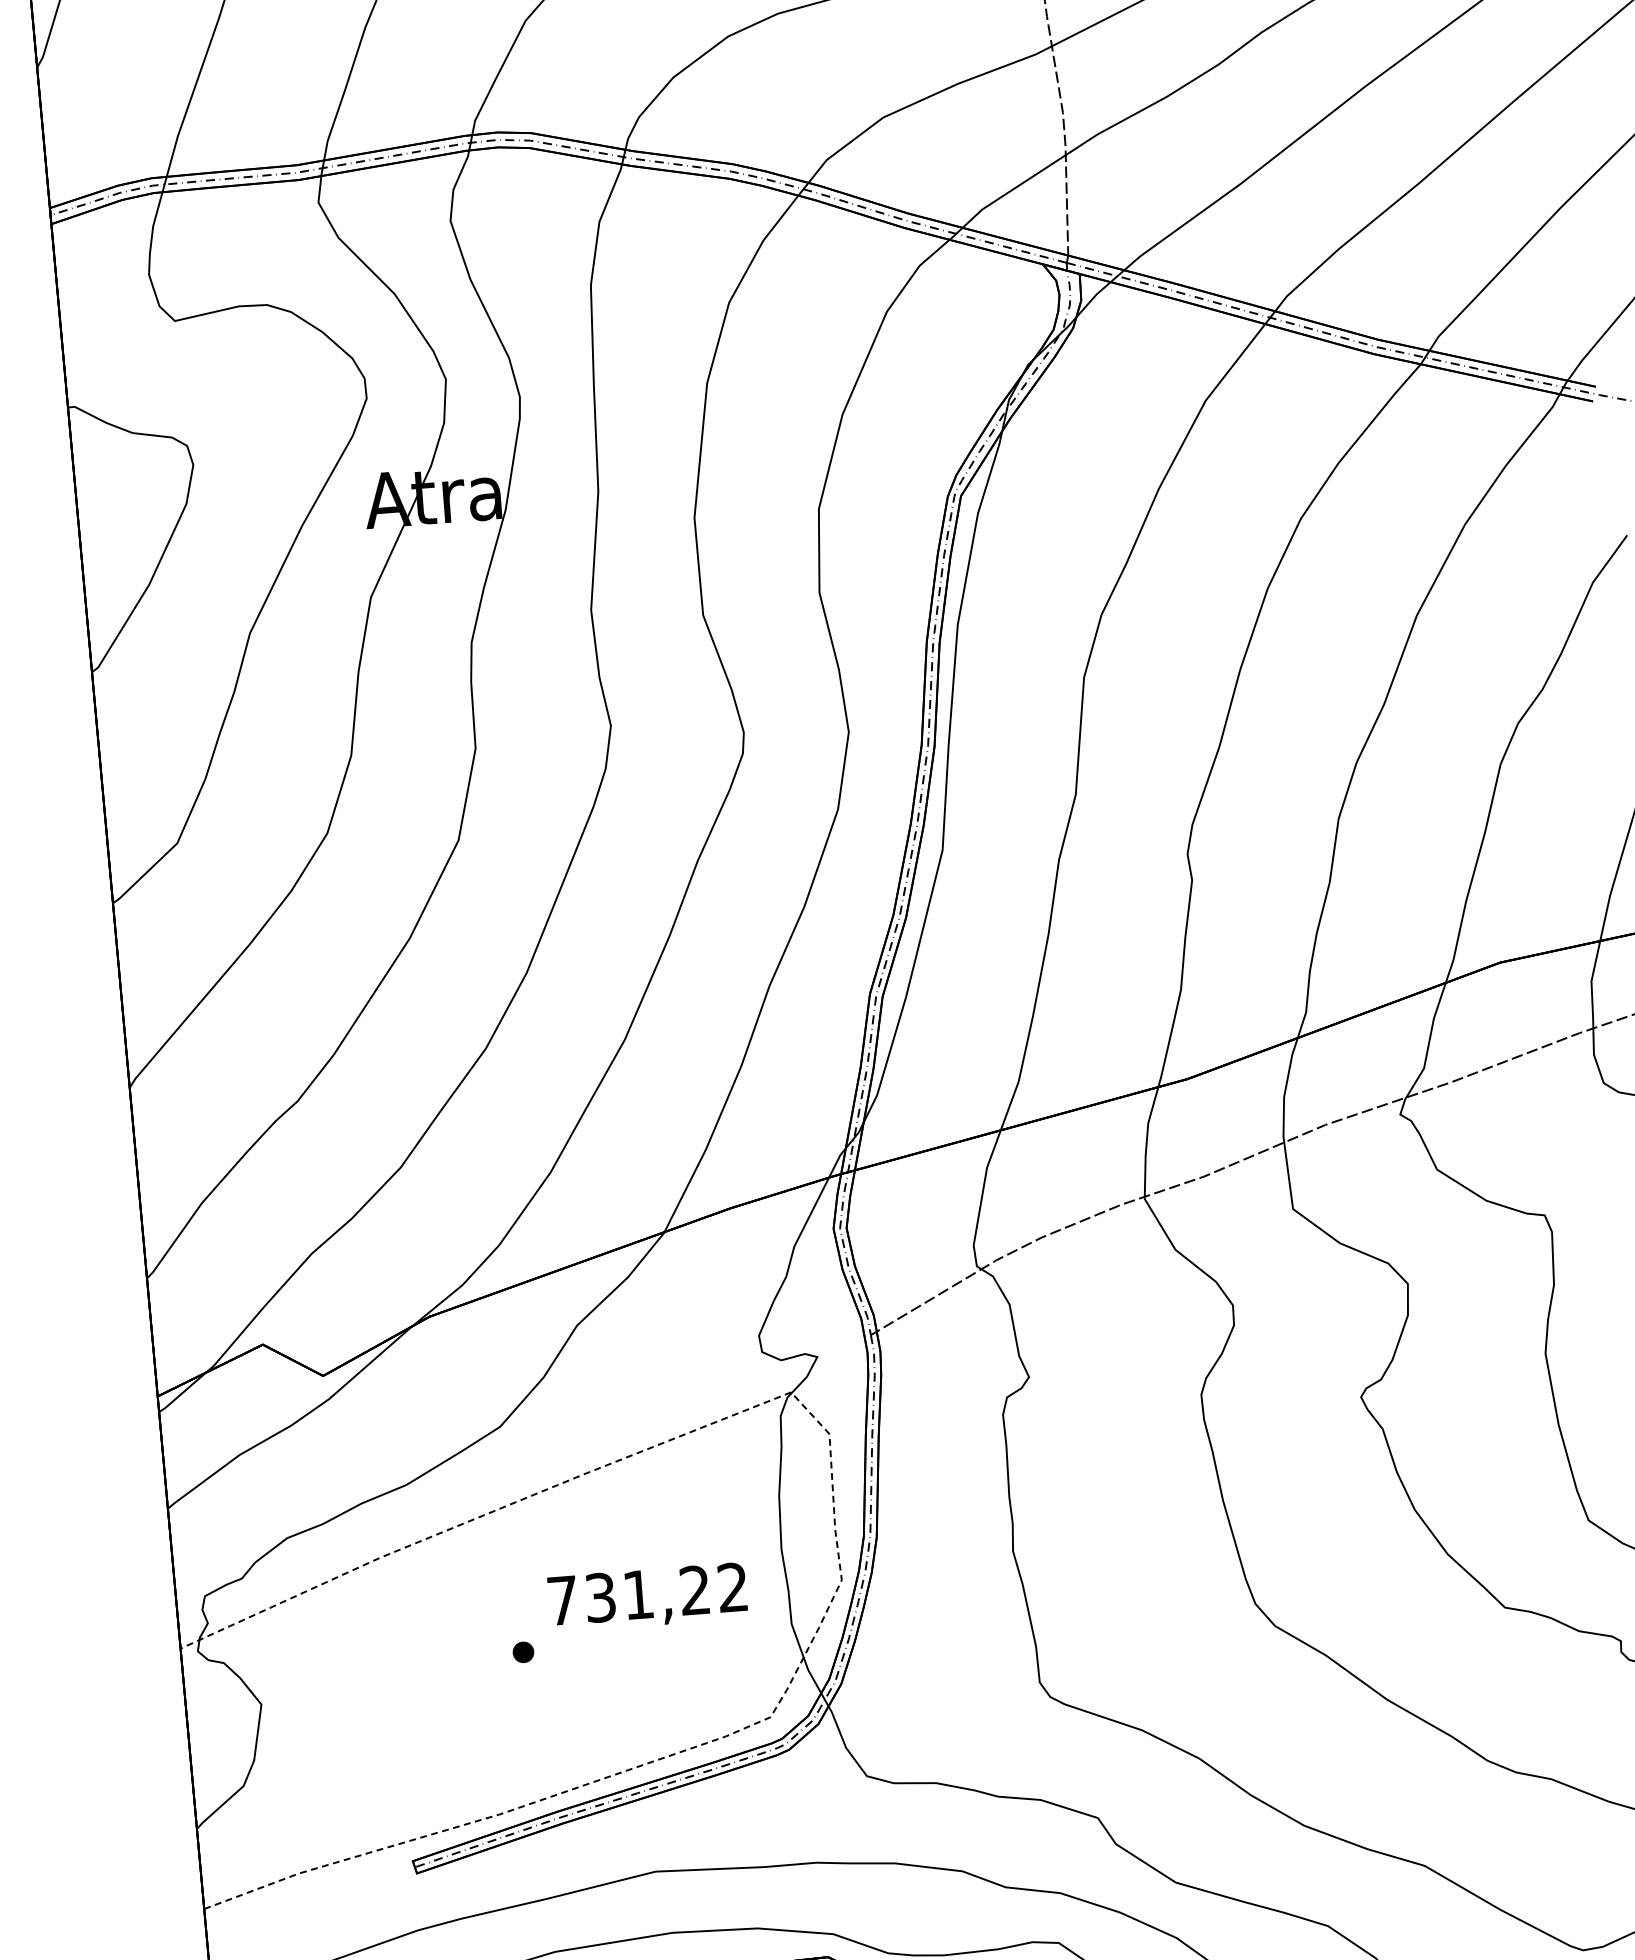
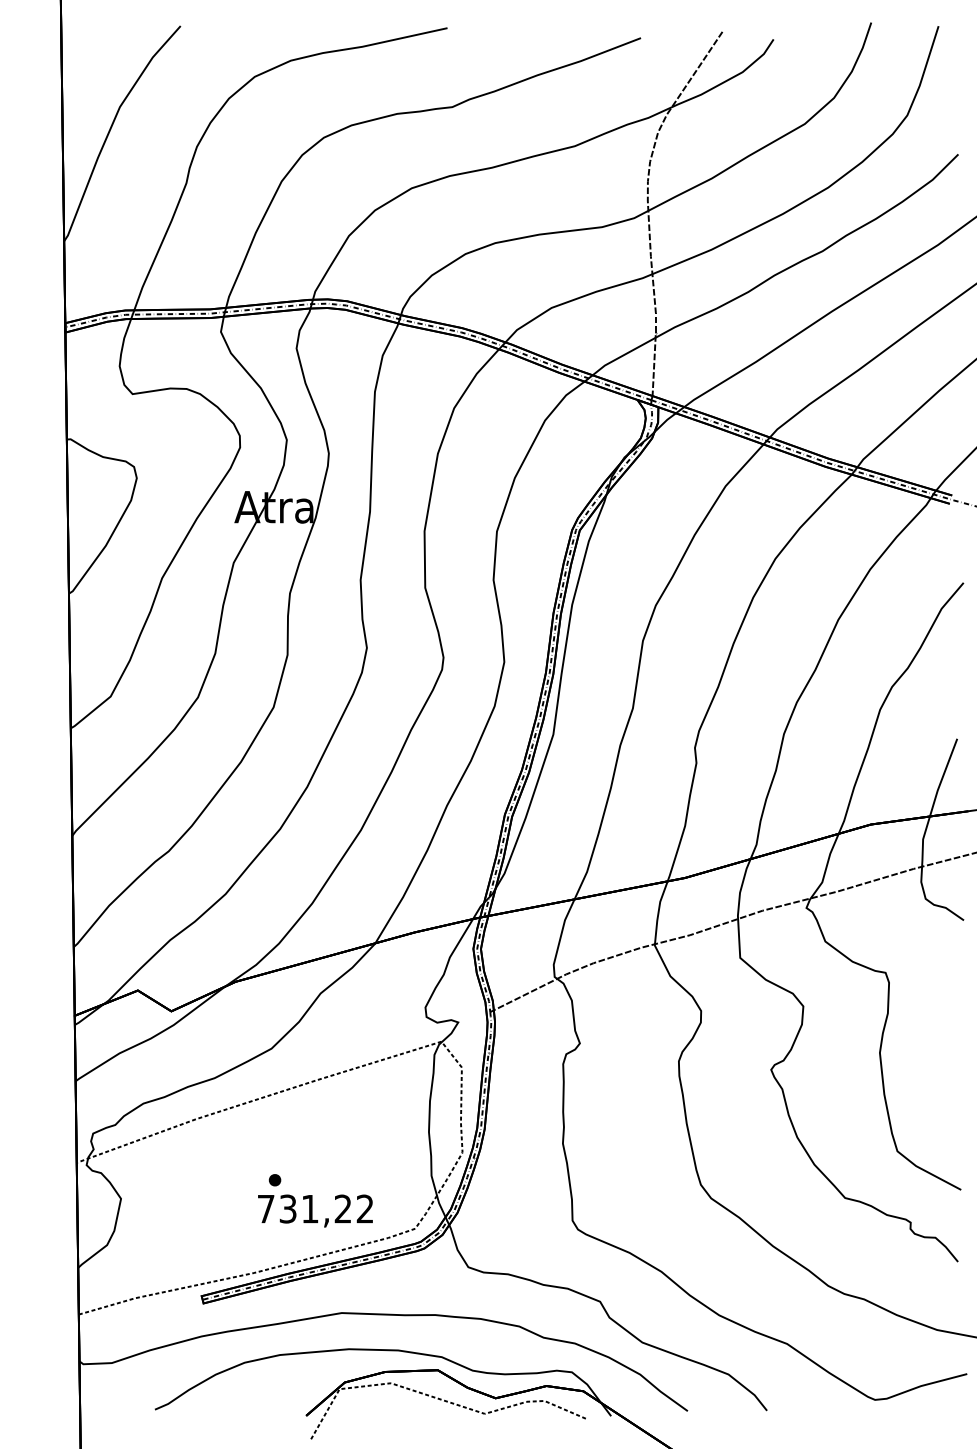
text: (647, 1596) -> (315, 1210), moved

